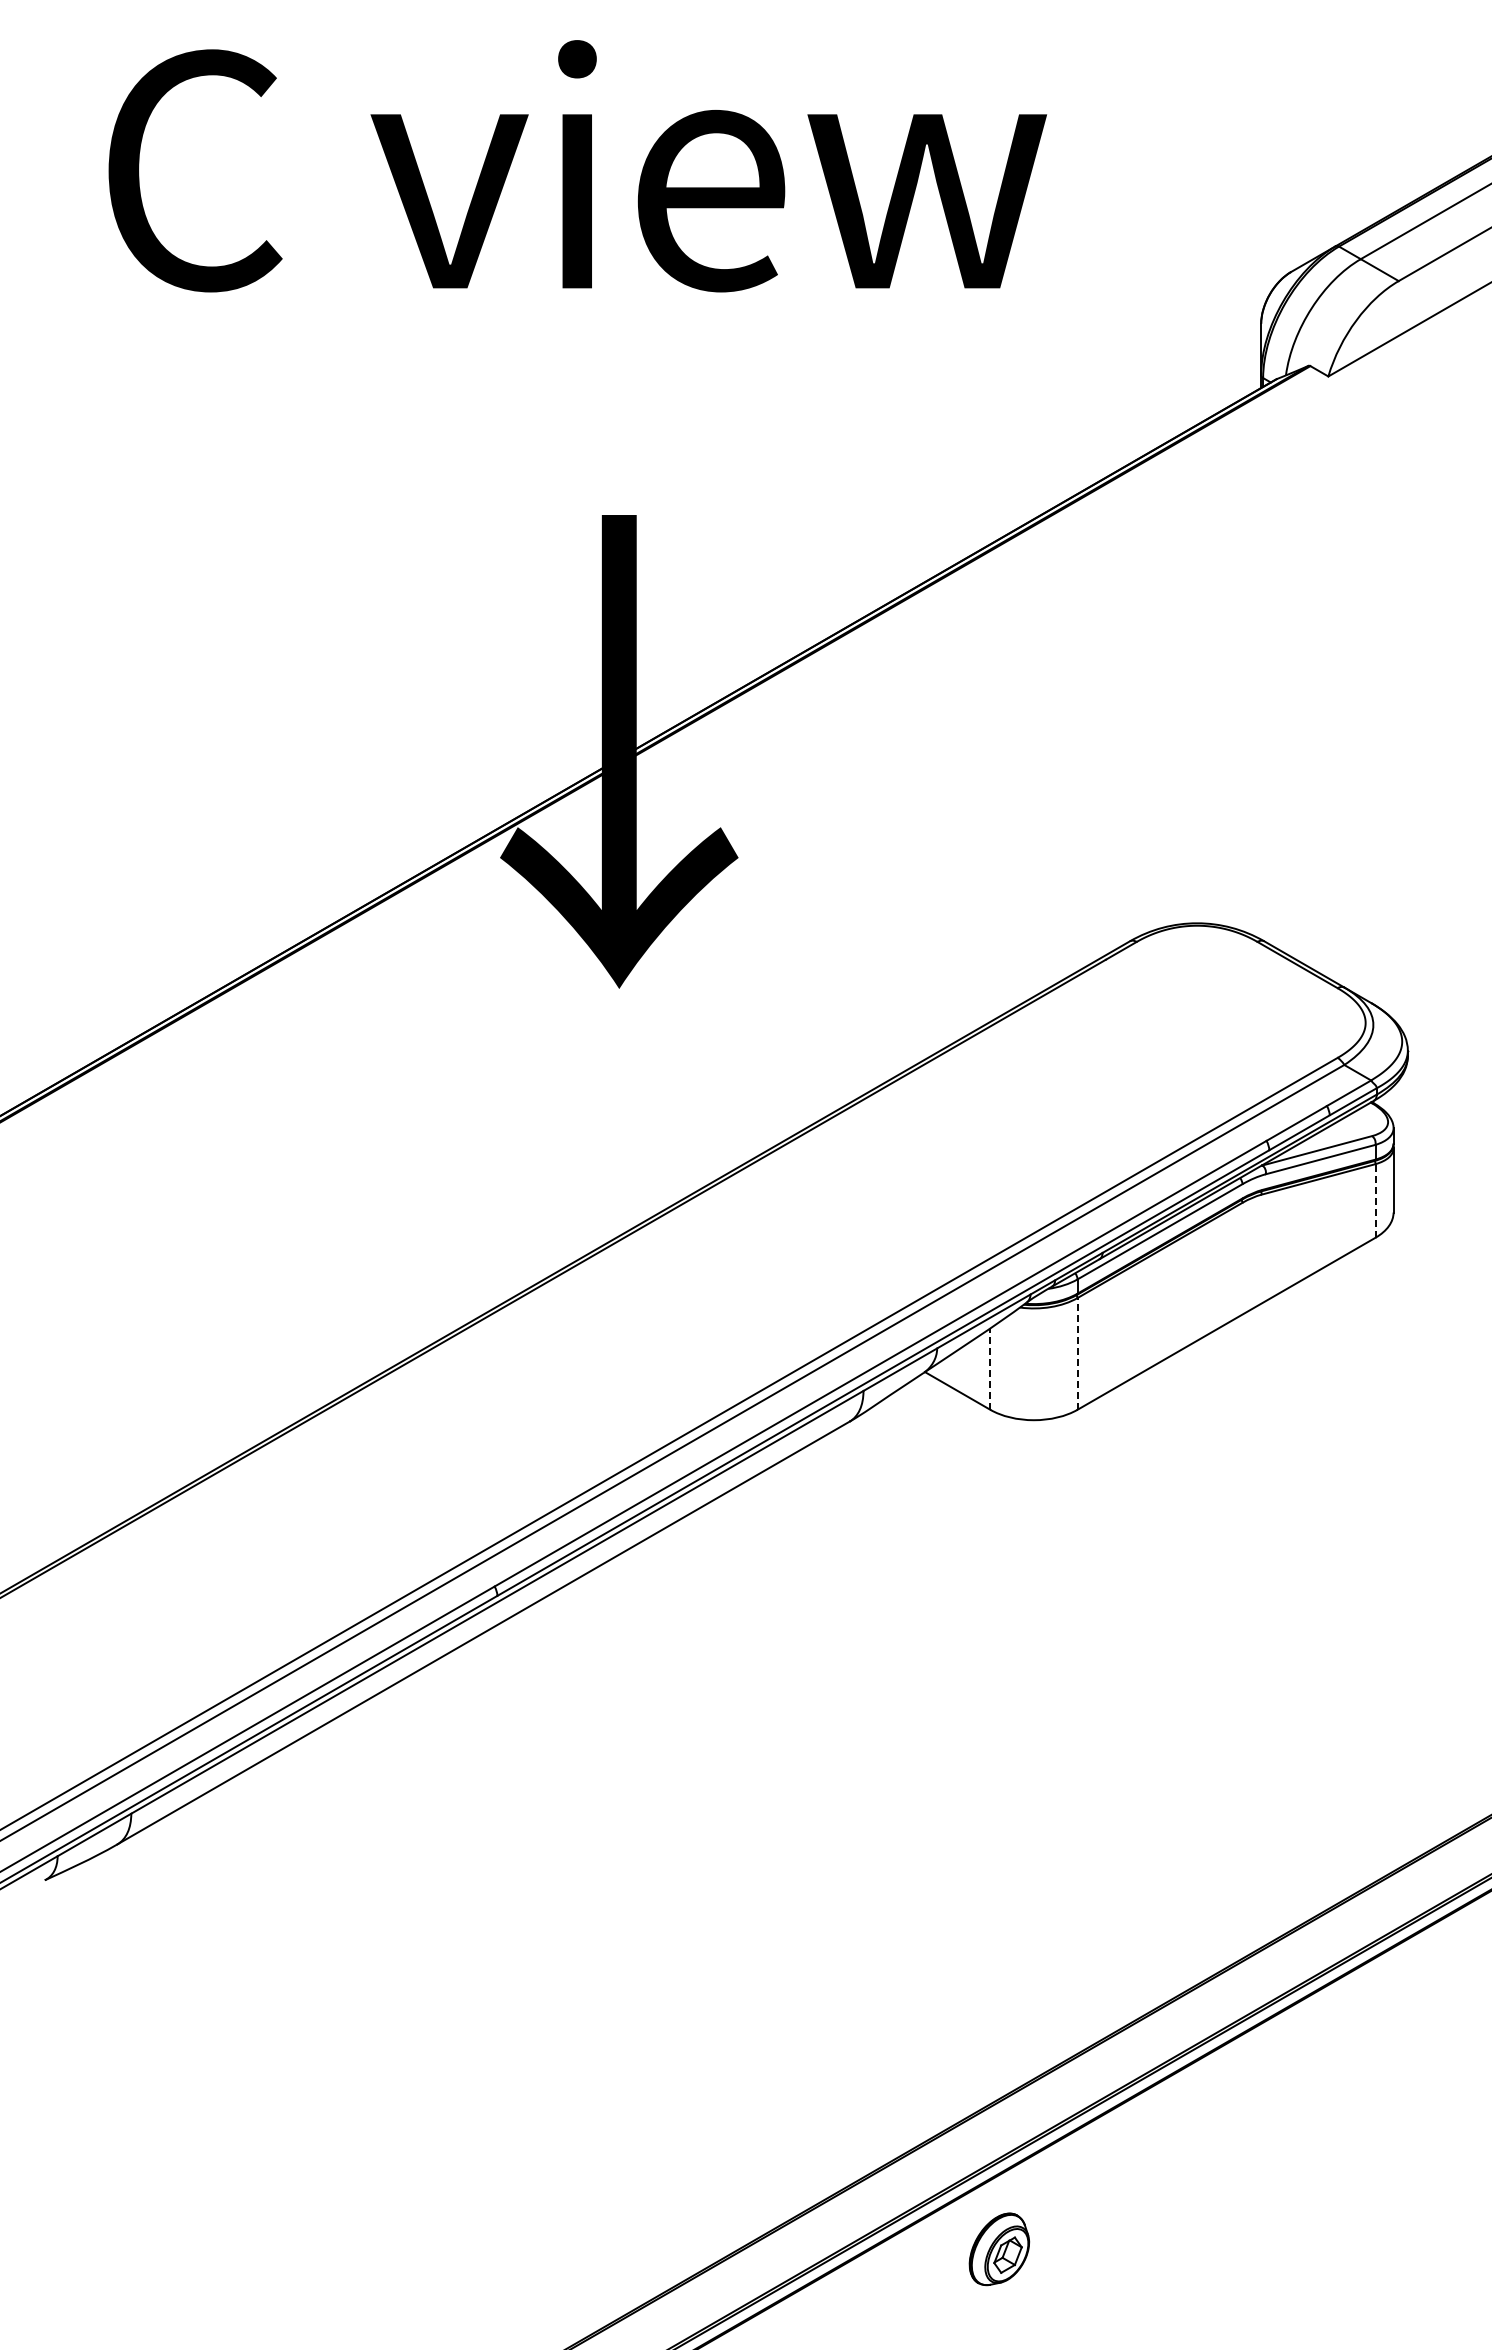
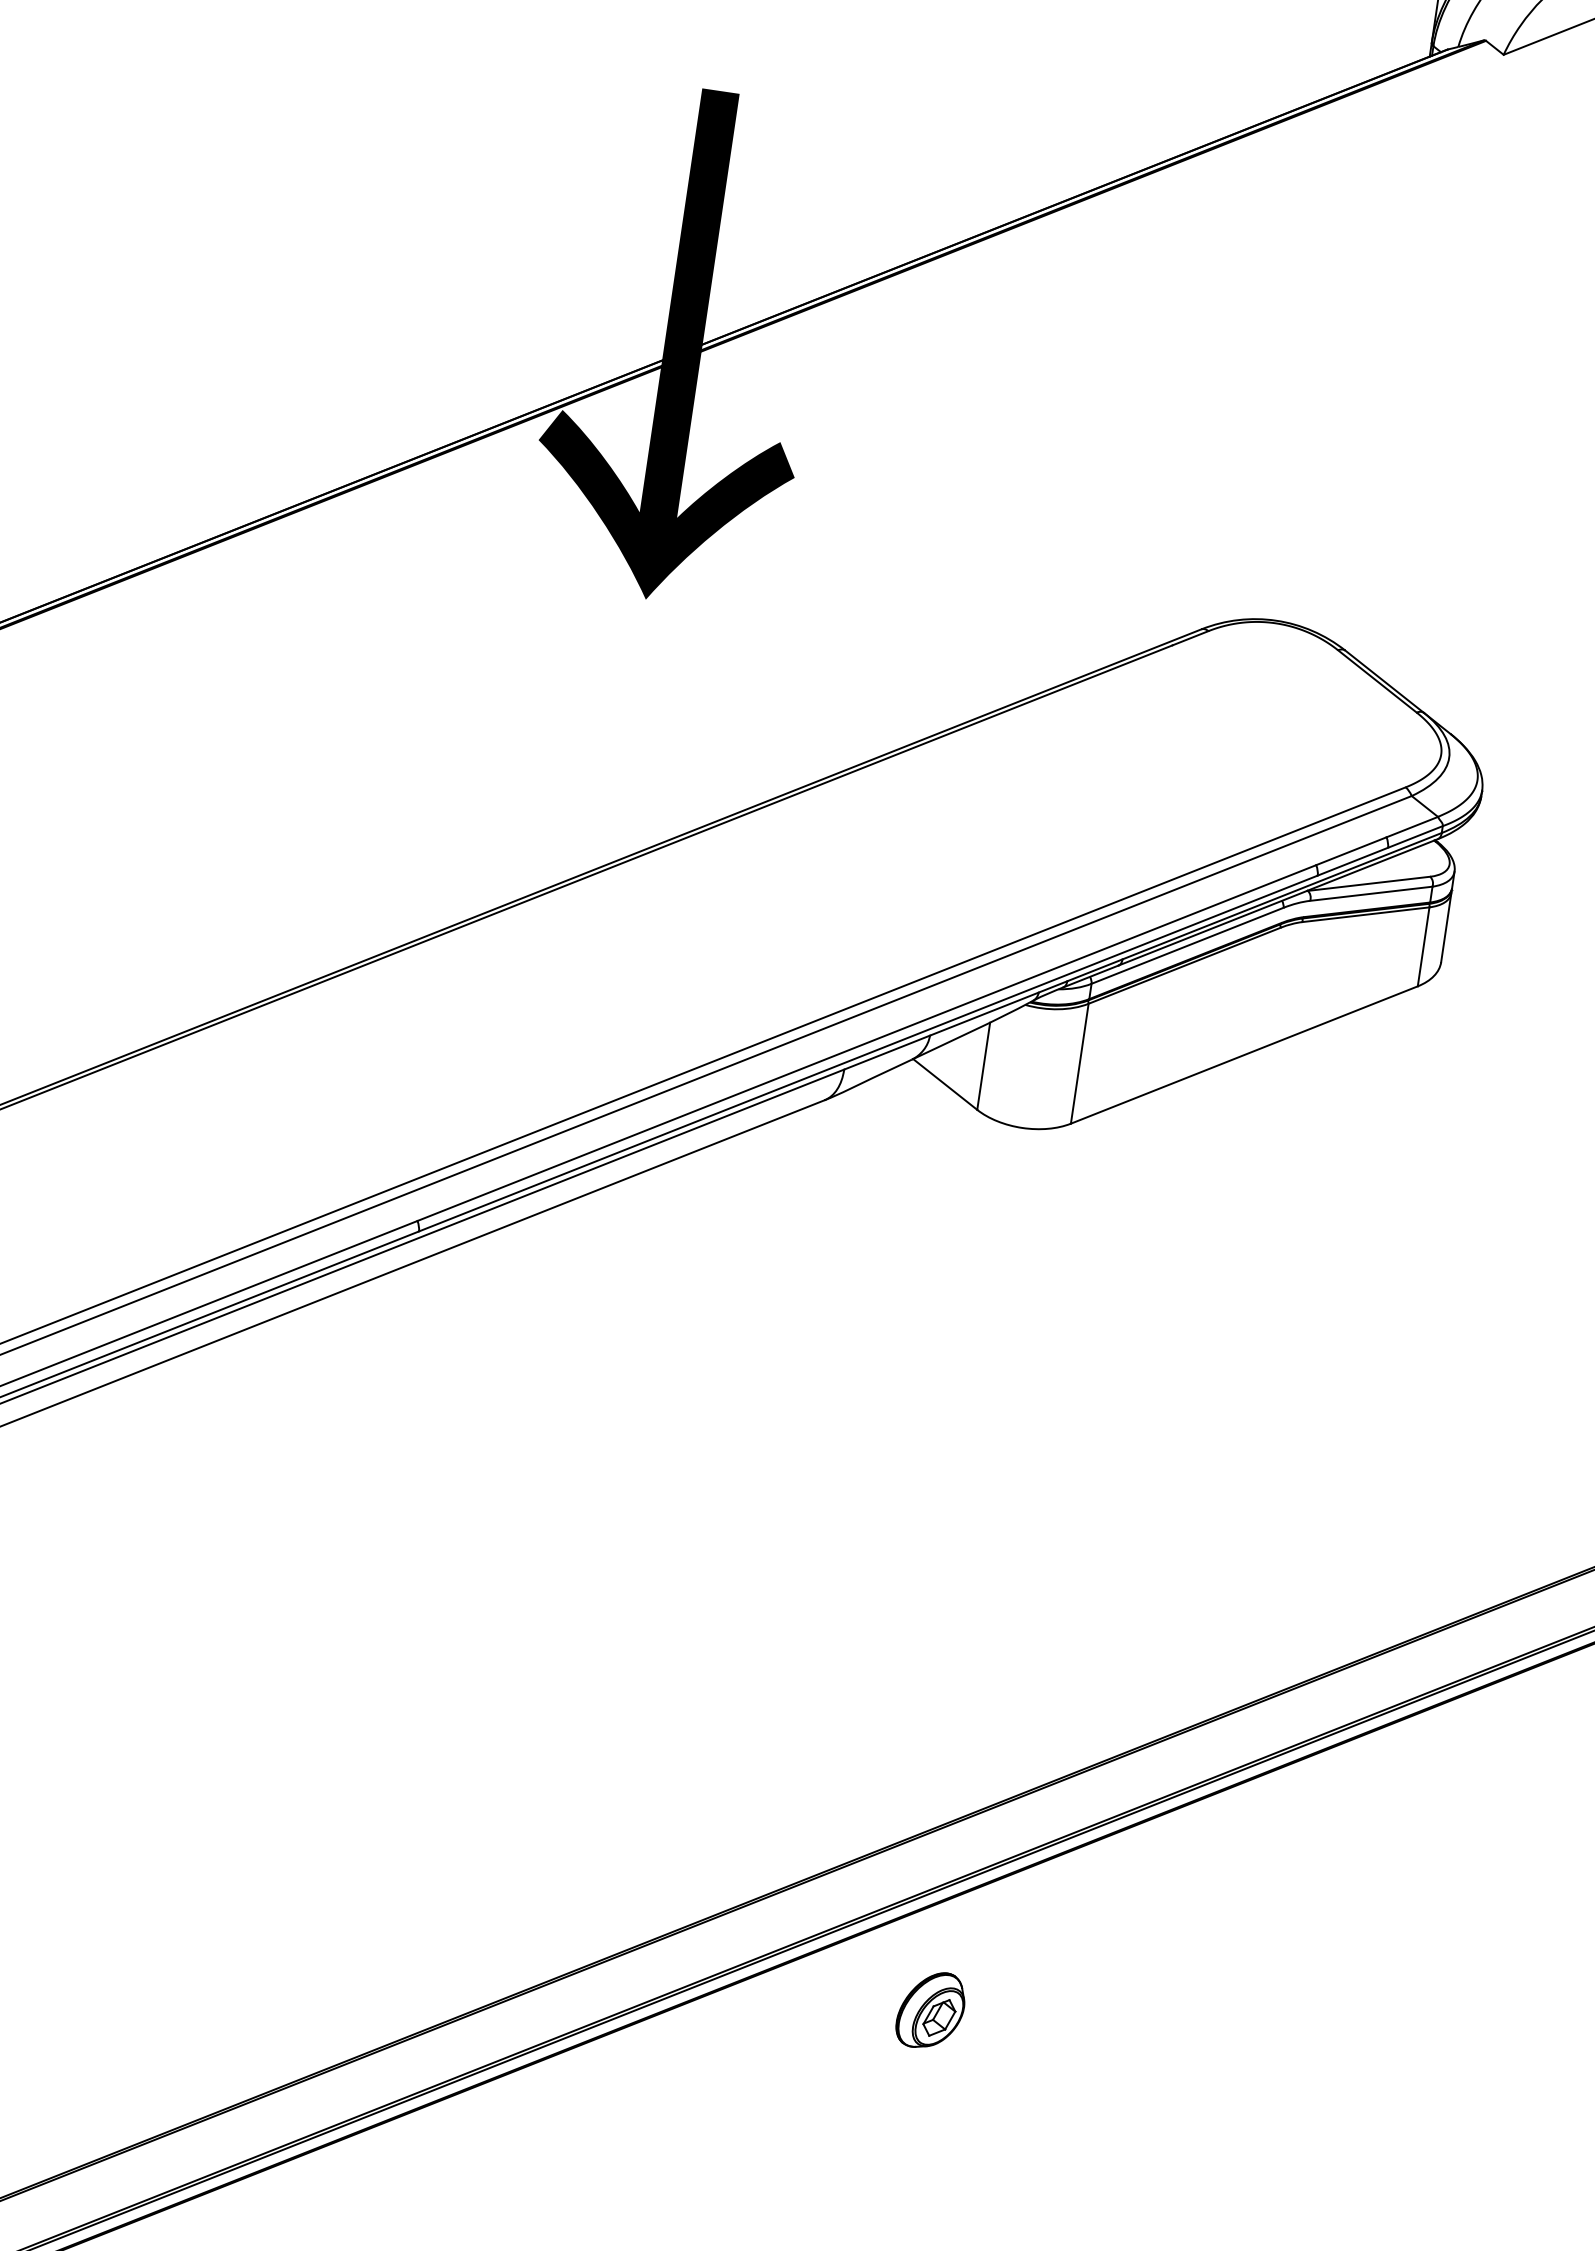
line: (1375, 1200) -> (1423, 946), dashed -> solid
line: (1077, 1353) -> (1079, 1063), dashed -> solid
line: (990, 1369) -> (983, 1066), dashed -> solid
part: (999, 2249) -> (931, 2010), moved

